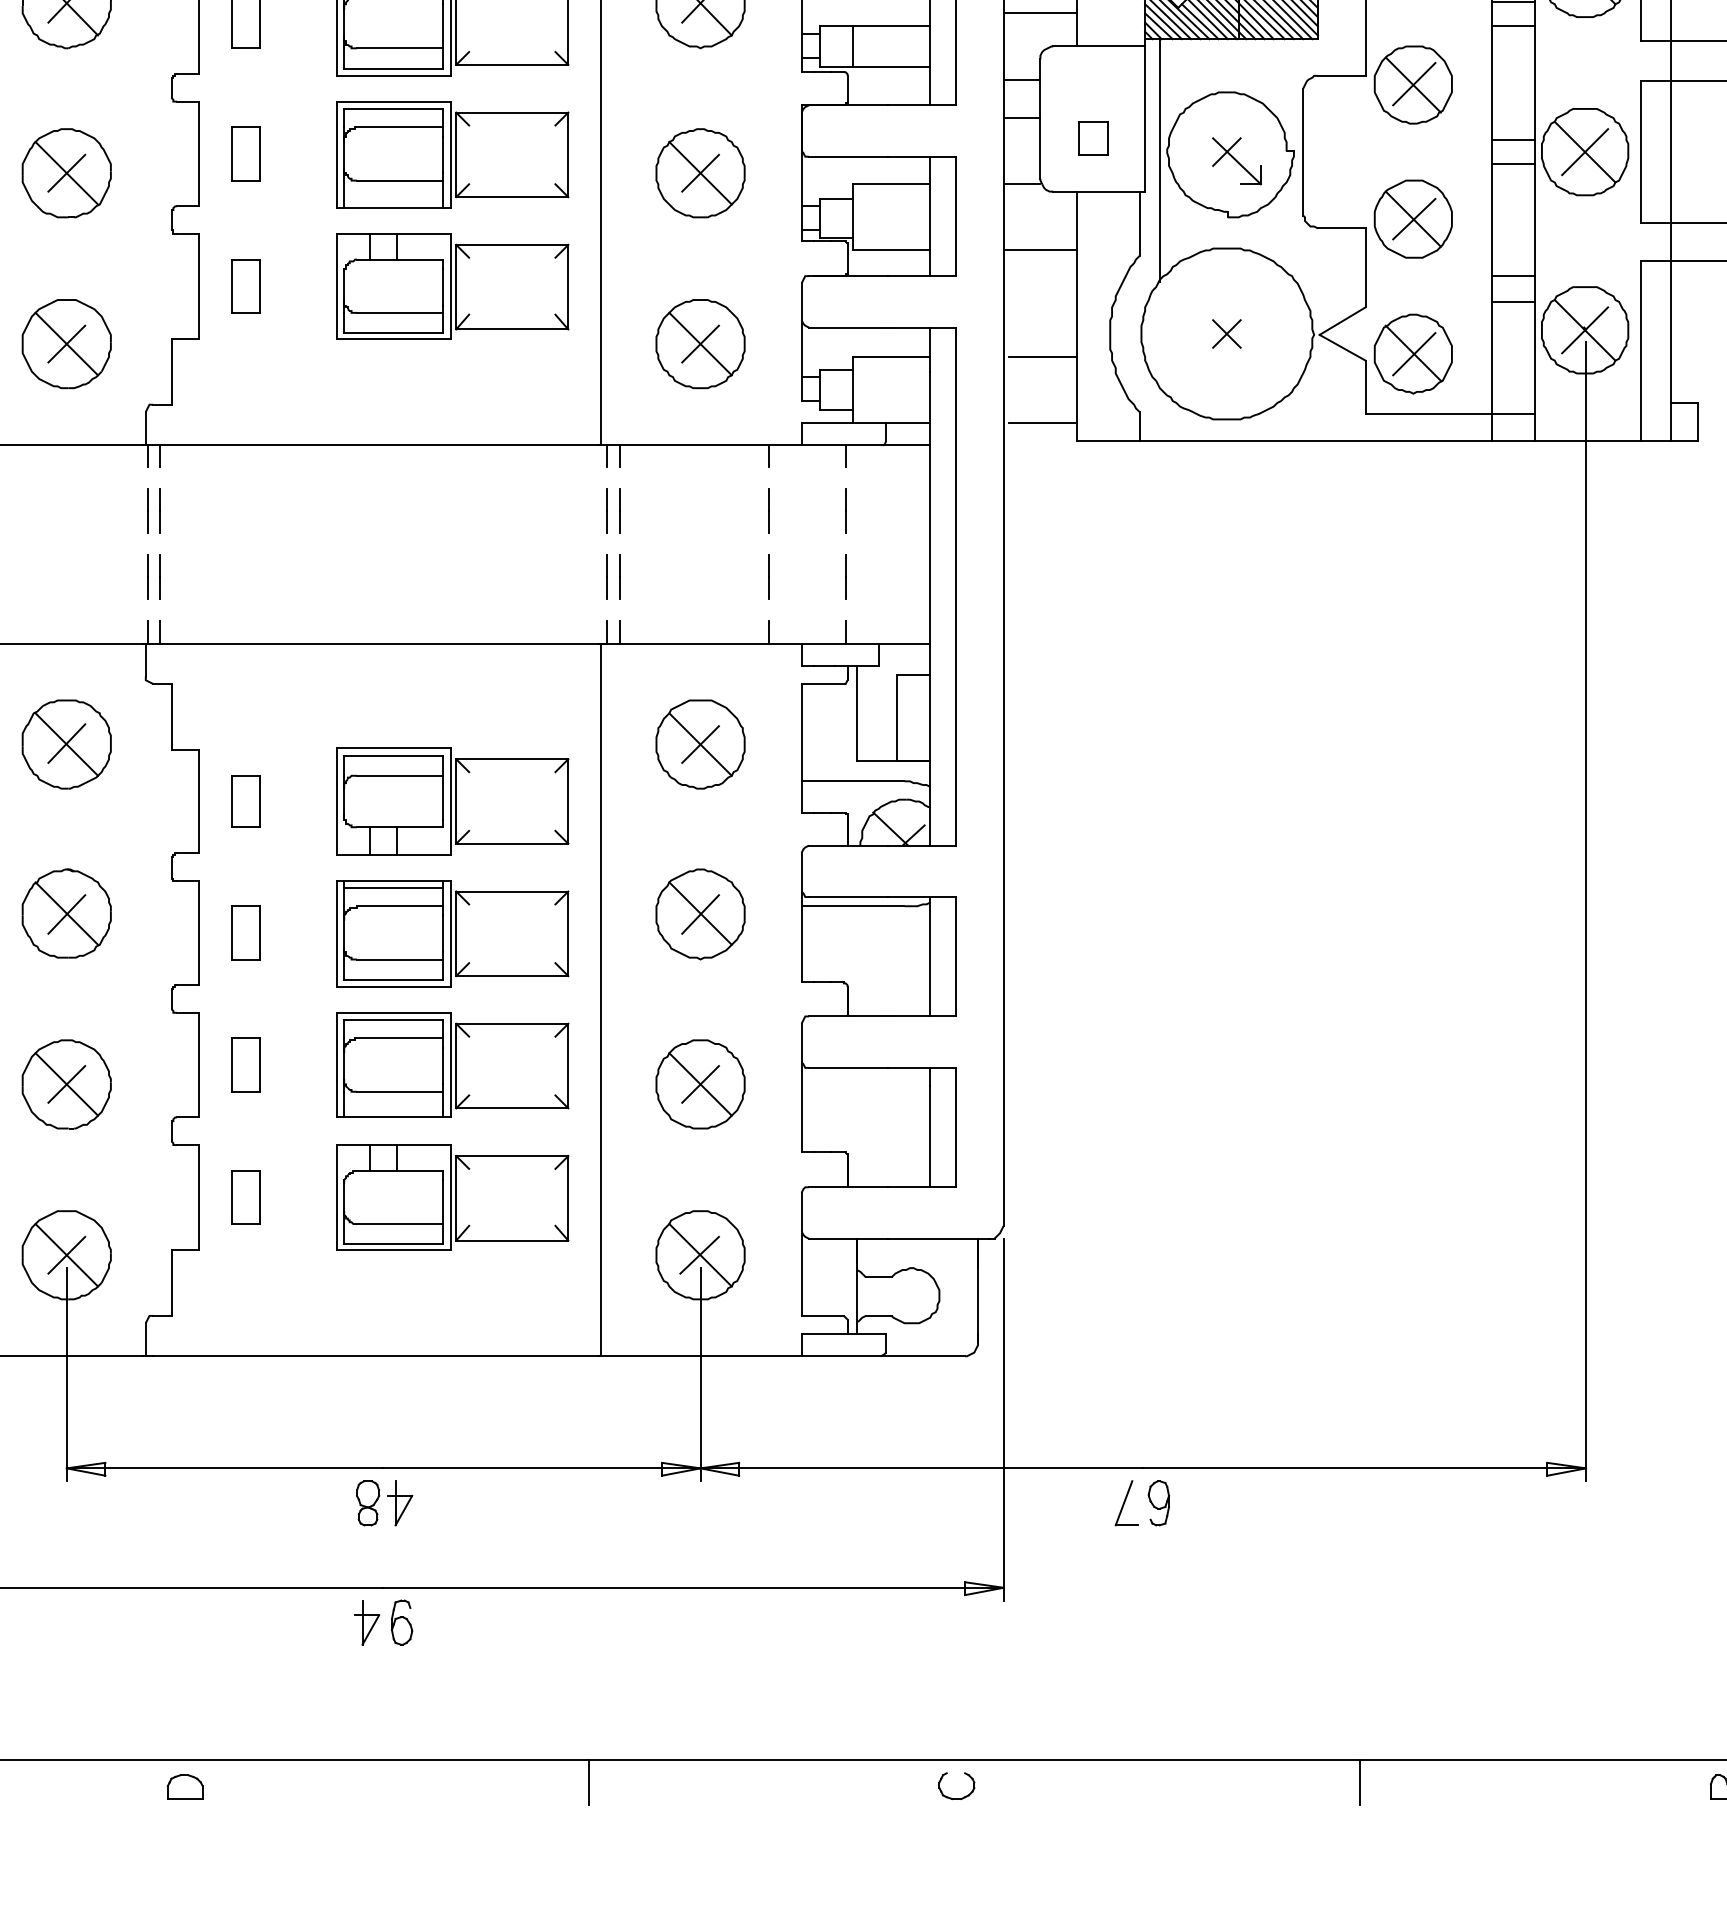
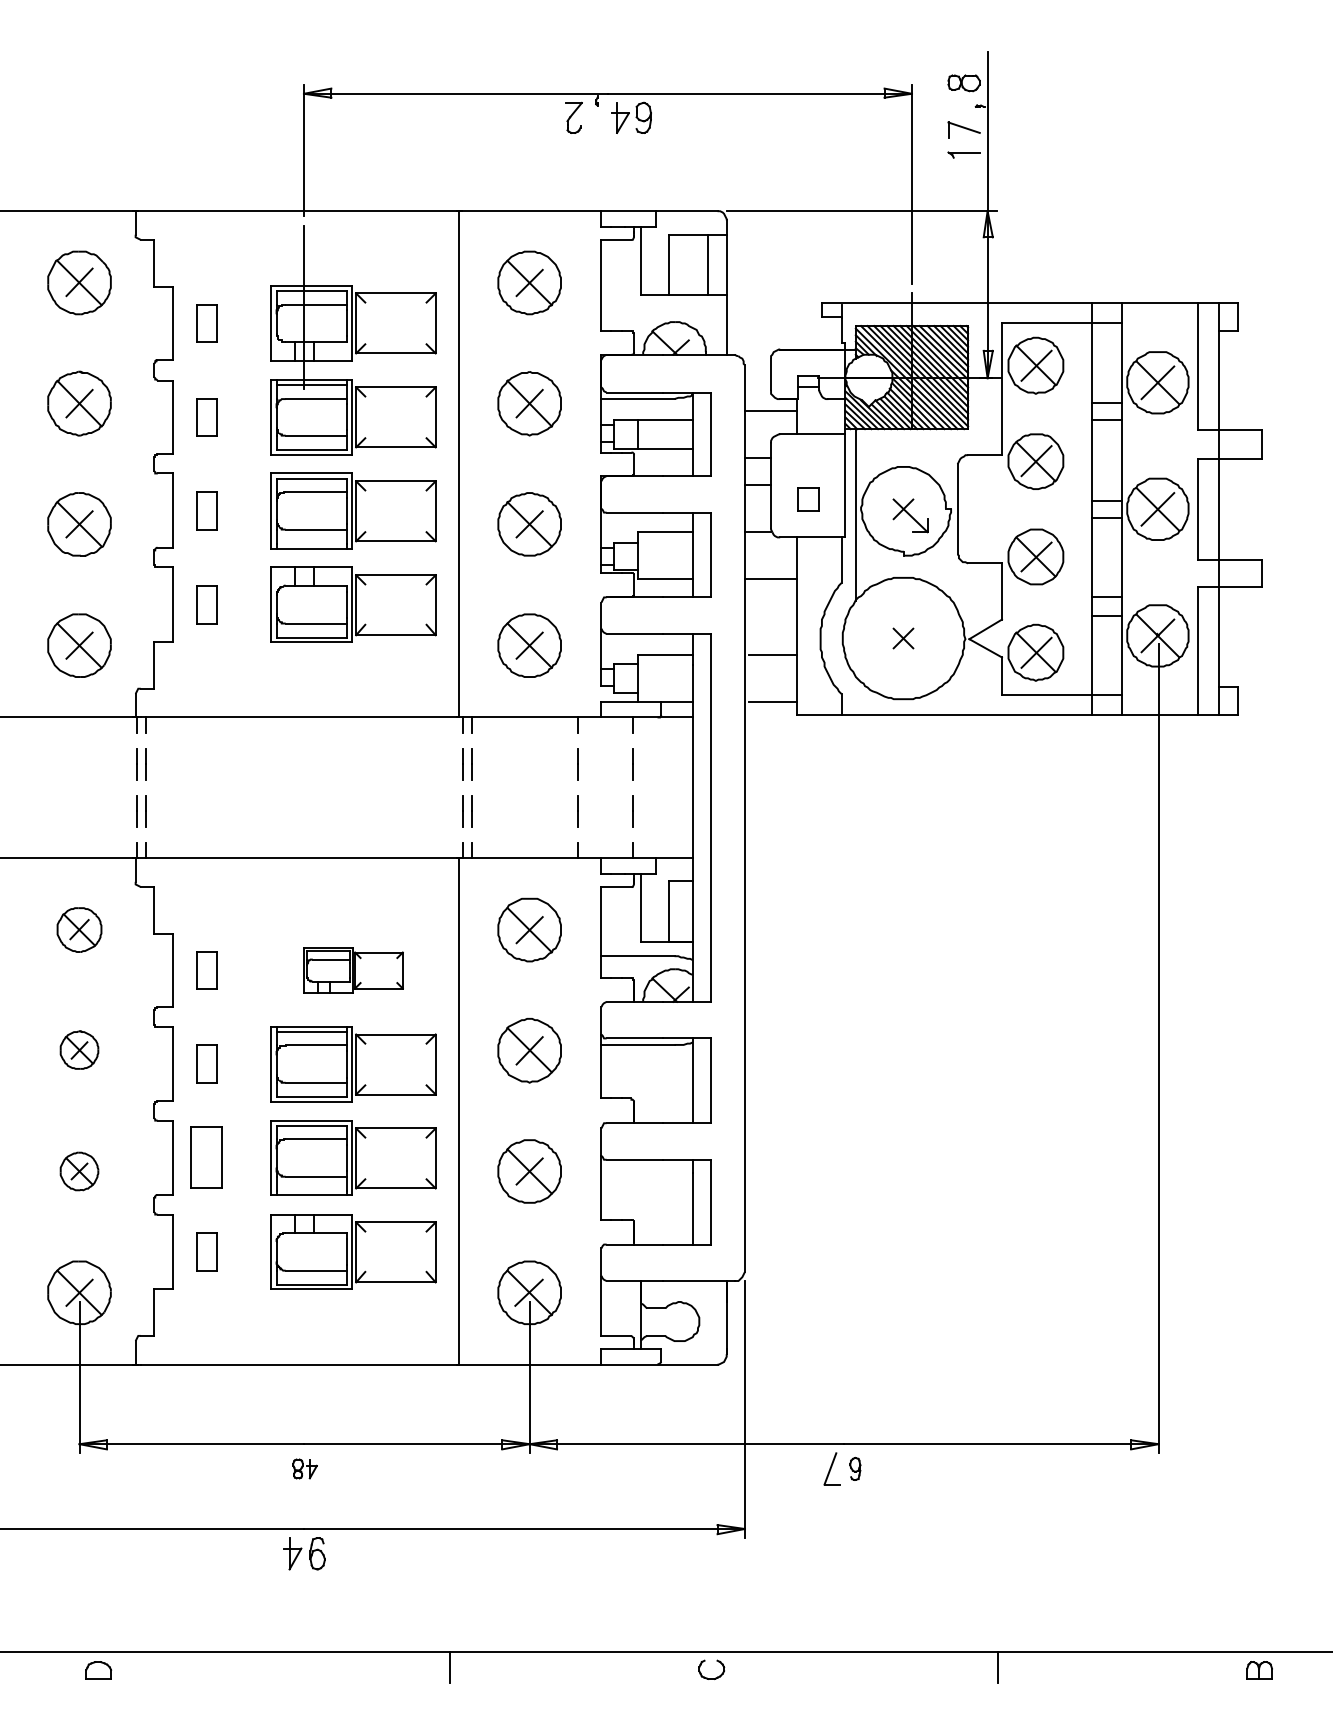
part: (66, 743) -> (79, 929), size x0.7
part: (452, 801) -> (353, 970), size x0.6
part: (66, 912) -> (79, 1049), size x0.6
part: (245, 1064) -> (206, 1157), size x1.6
part: (66, 1084) -> (79, 1171), size x0.6
part: (383, 1502) -> (304, 1468), size x0.6
part: (1159, 1502) -> (855, 1468), size x0.7
part: (184, 1787) -> (98, 1670), moved

